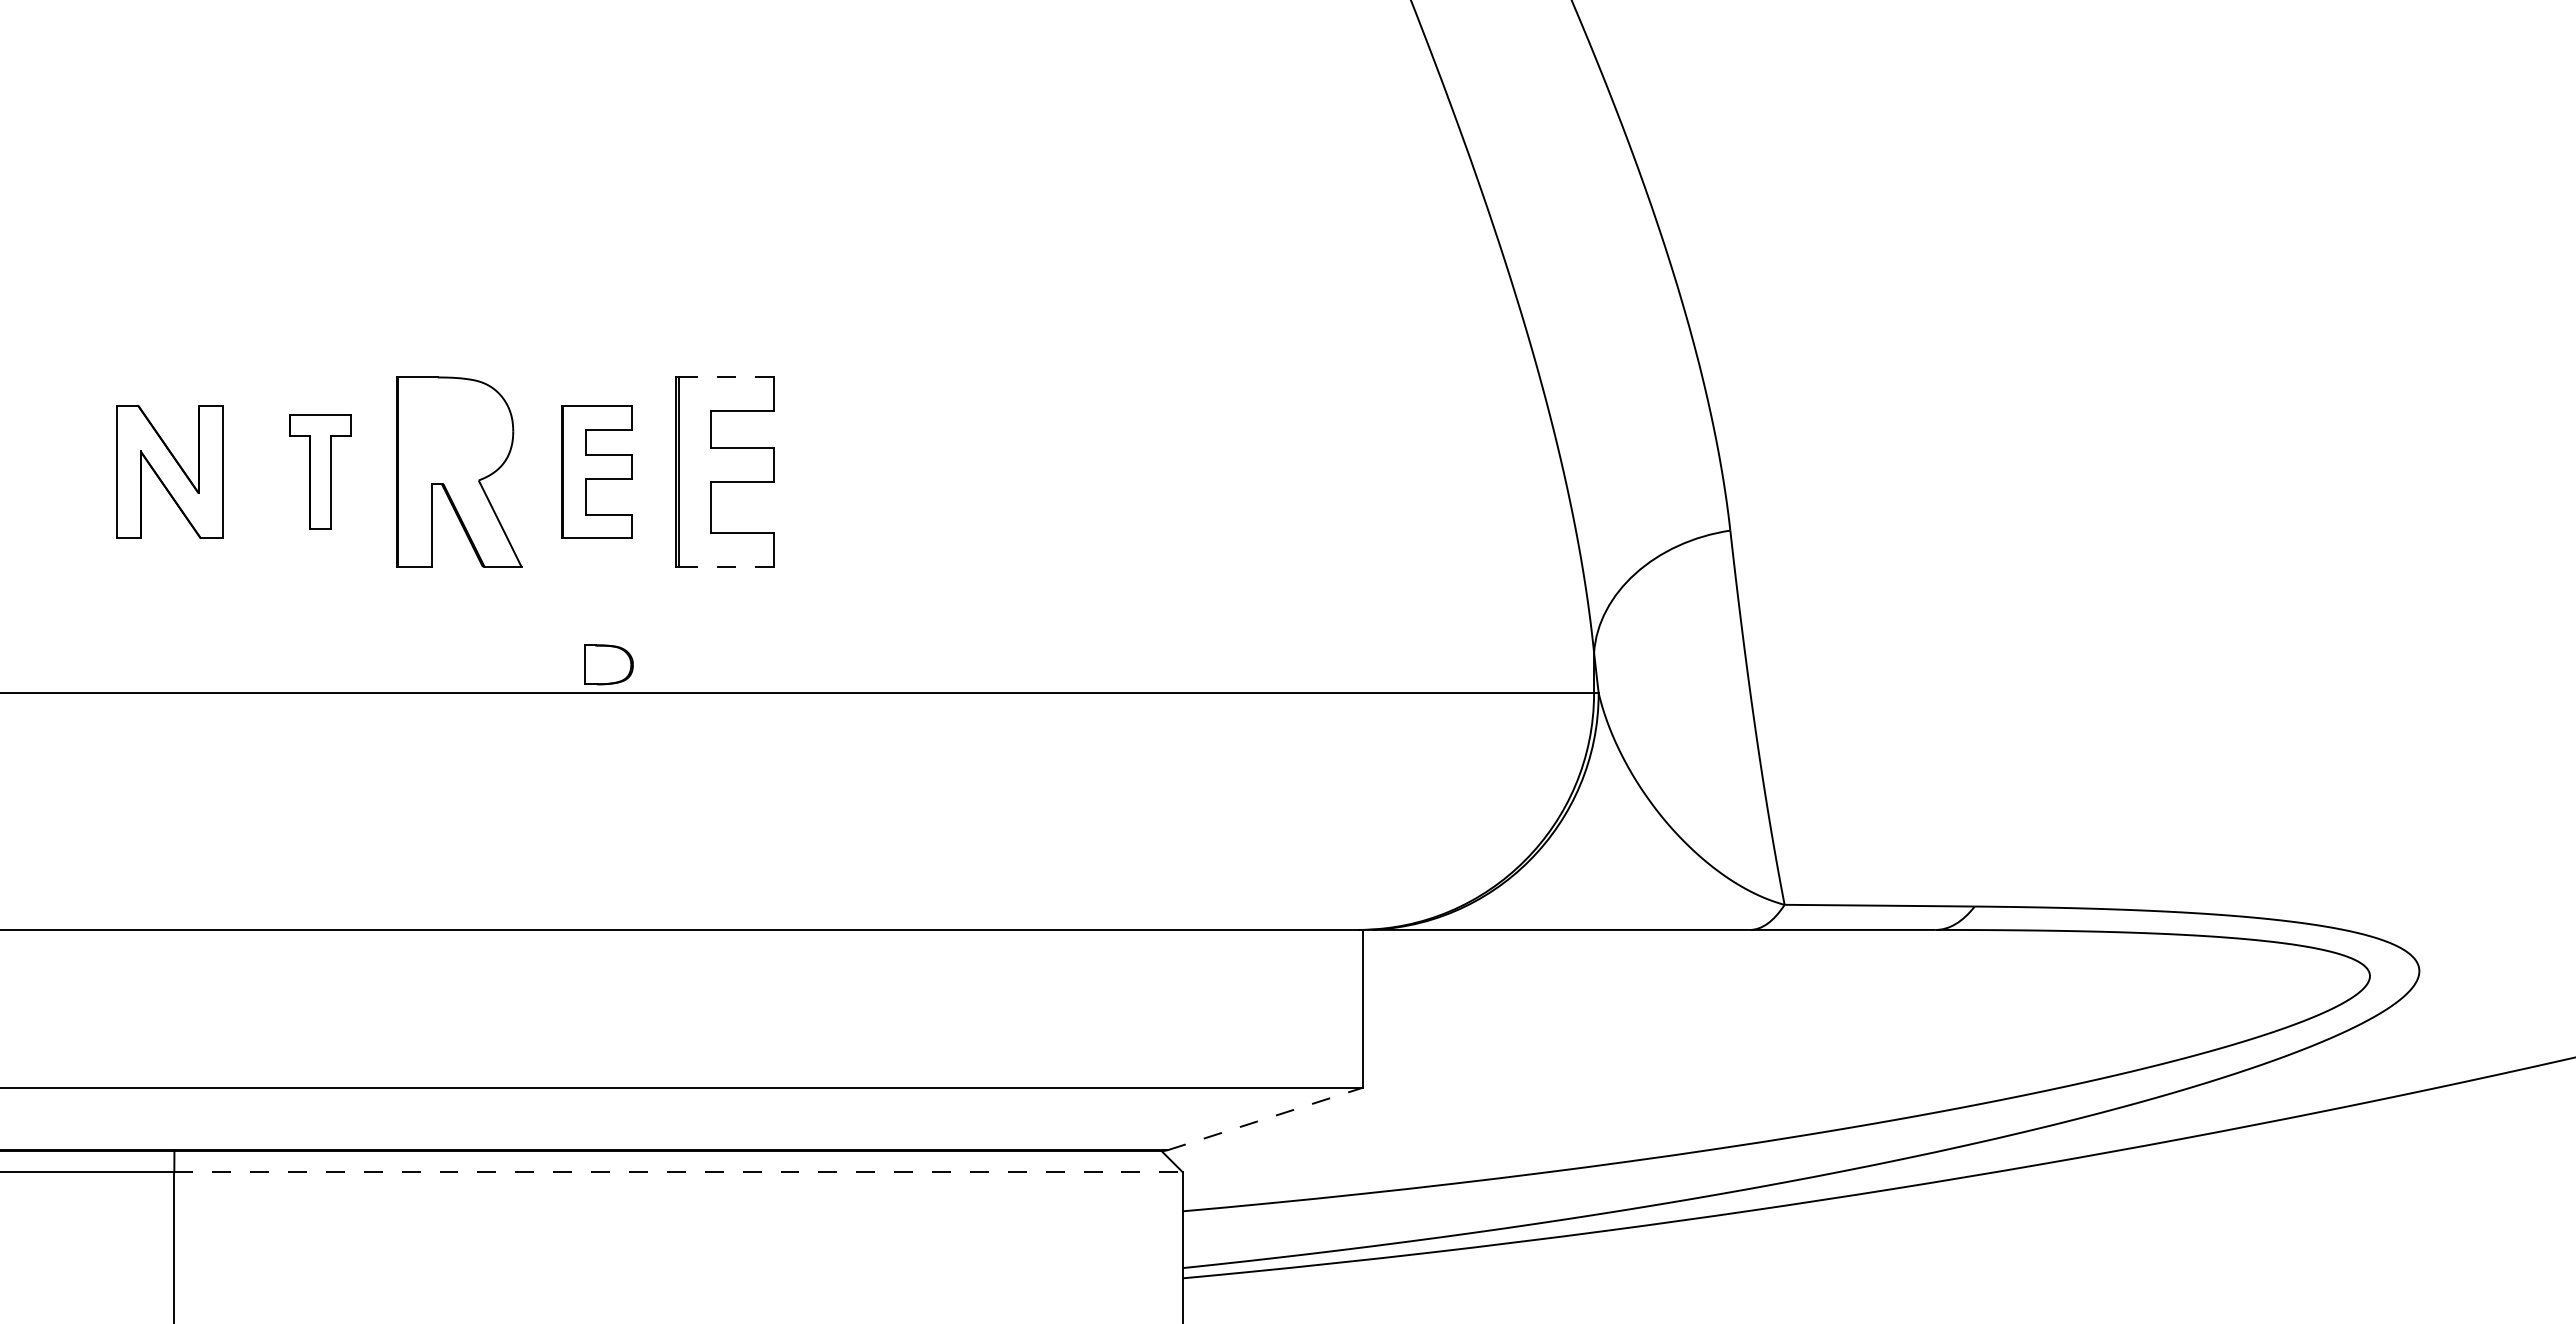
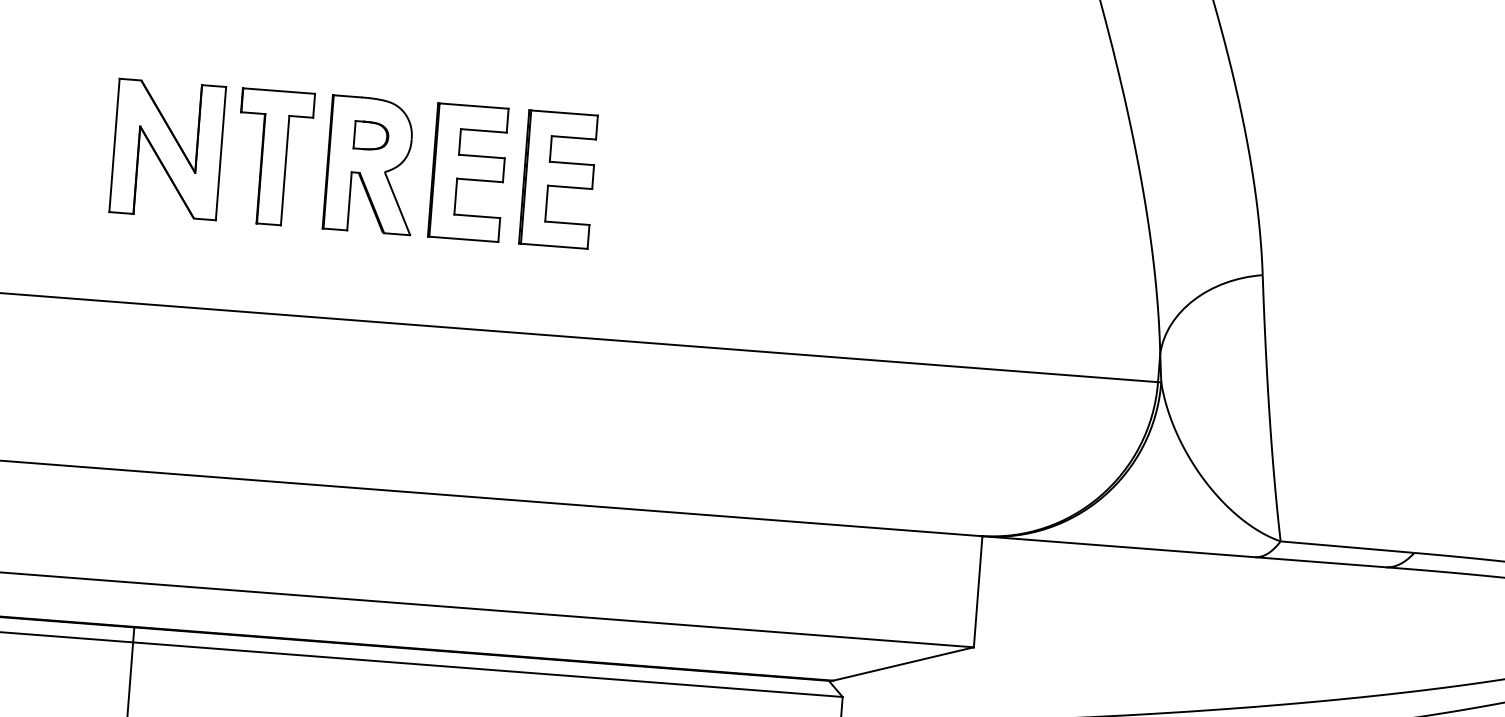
line: (726, 377) -> (564, 113), dashed -> solid
part: (169, 471) -> (167, 149), size x1.43
part: (320, 471) -> (273, 157), size x1.67
part: (596, 471) -> (468, 172), size x1.43
line: (726, 566) -> (554, 246), dashed -> solid
part: (608, 664) -> (371, 135), moved
line: (1265, 1118) -> (903, 663), dashed -> solid
line: (679, 1172) -> (488, 669), dashed -> solid

